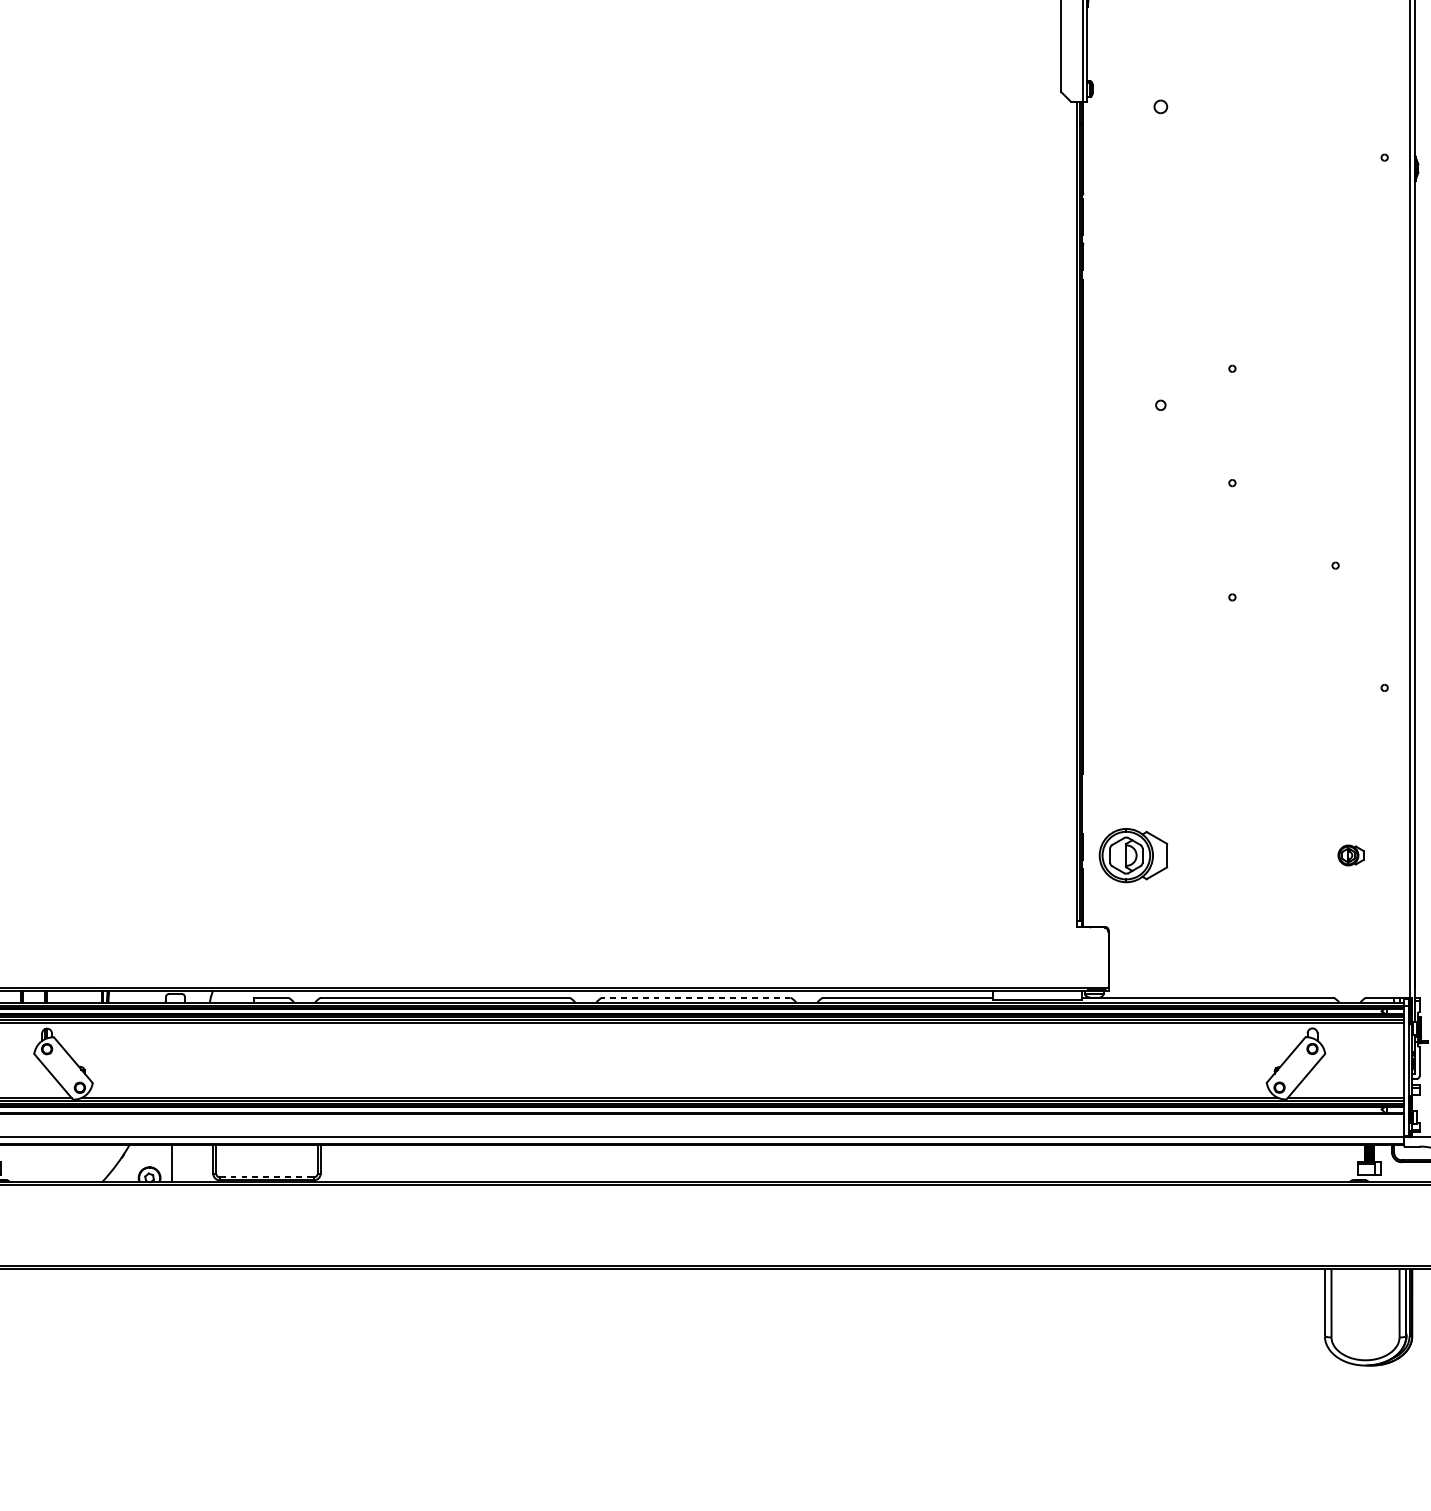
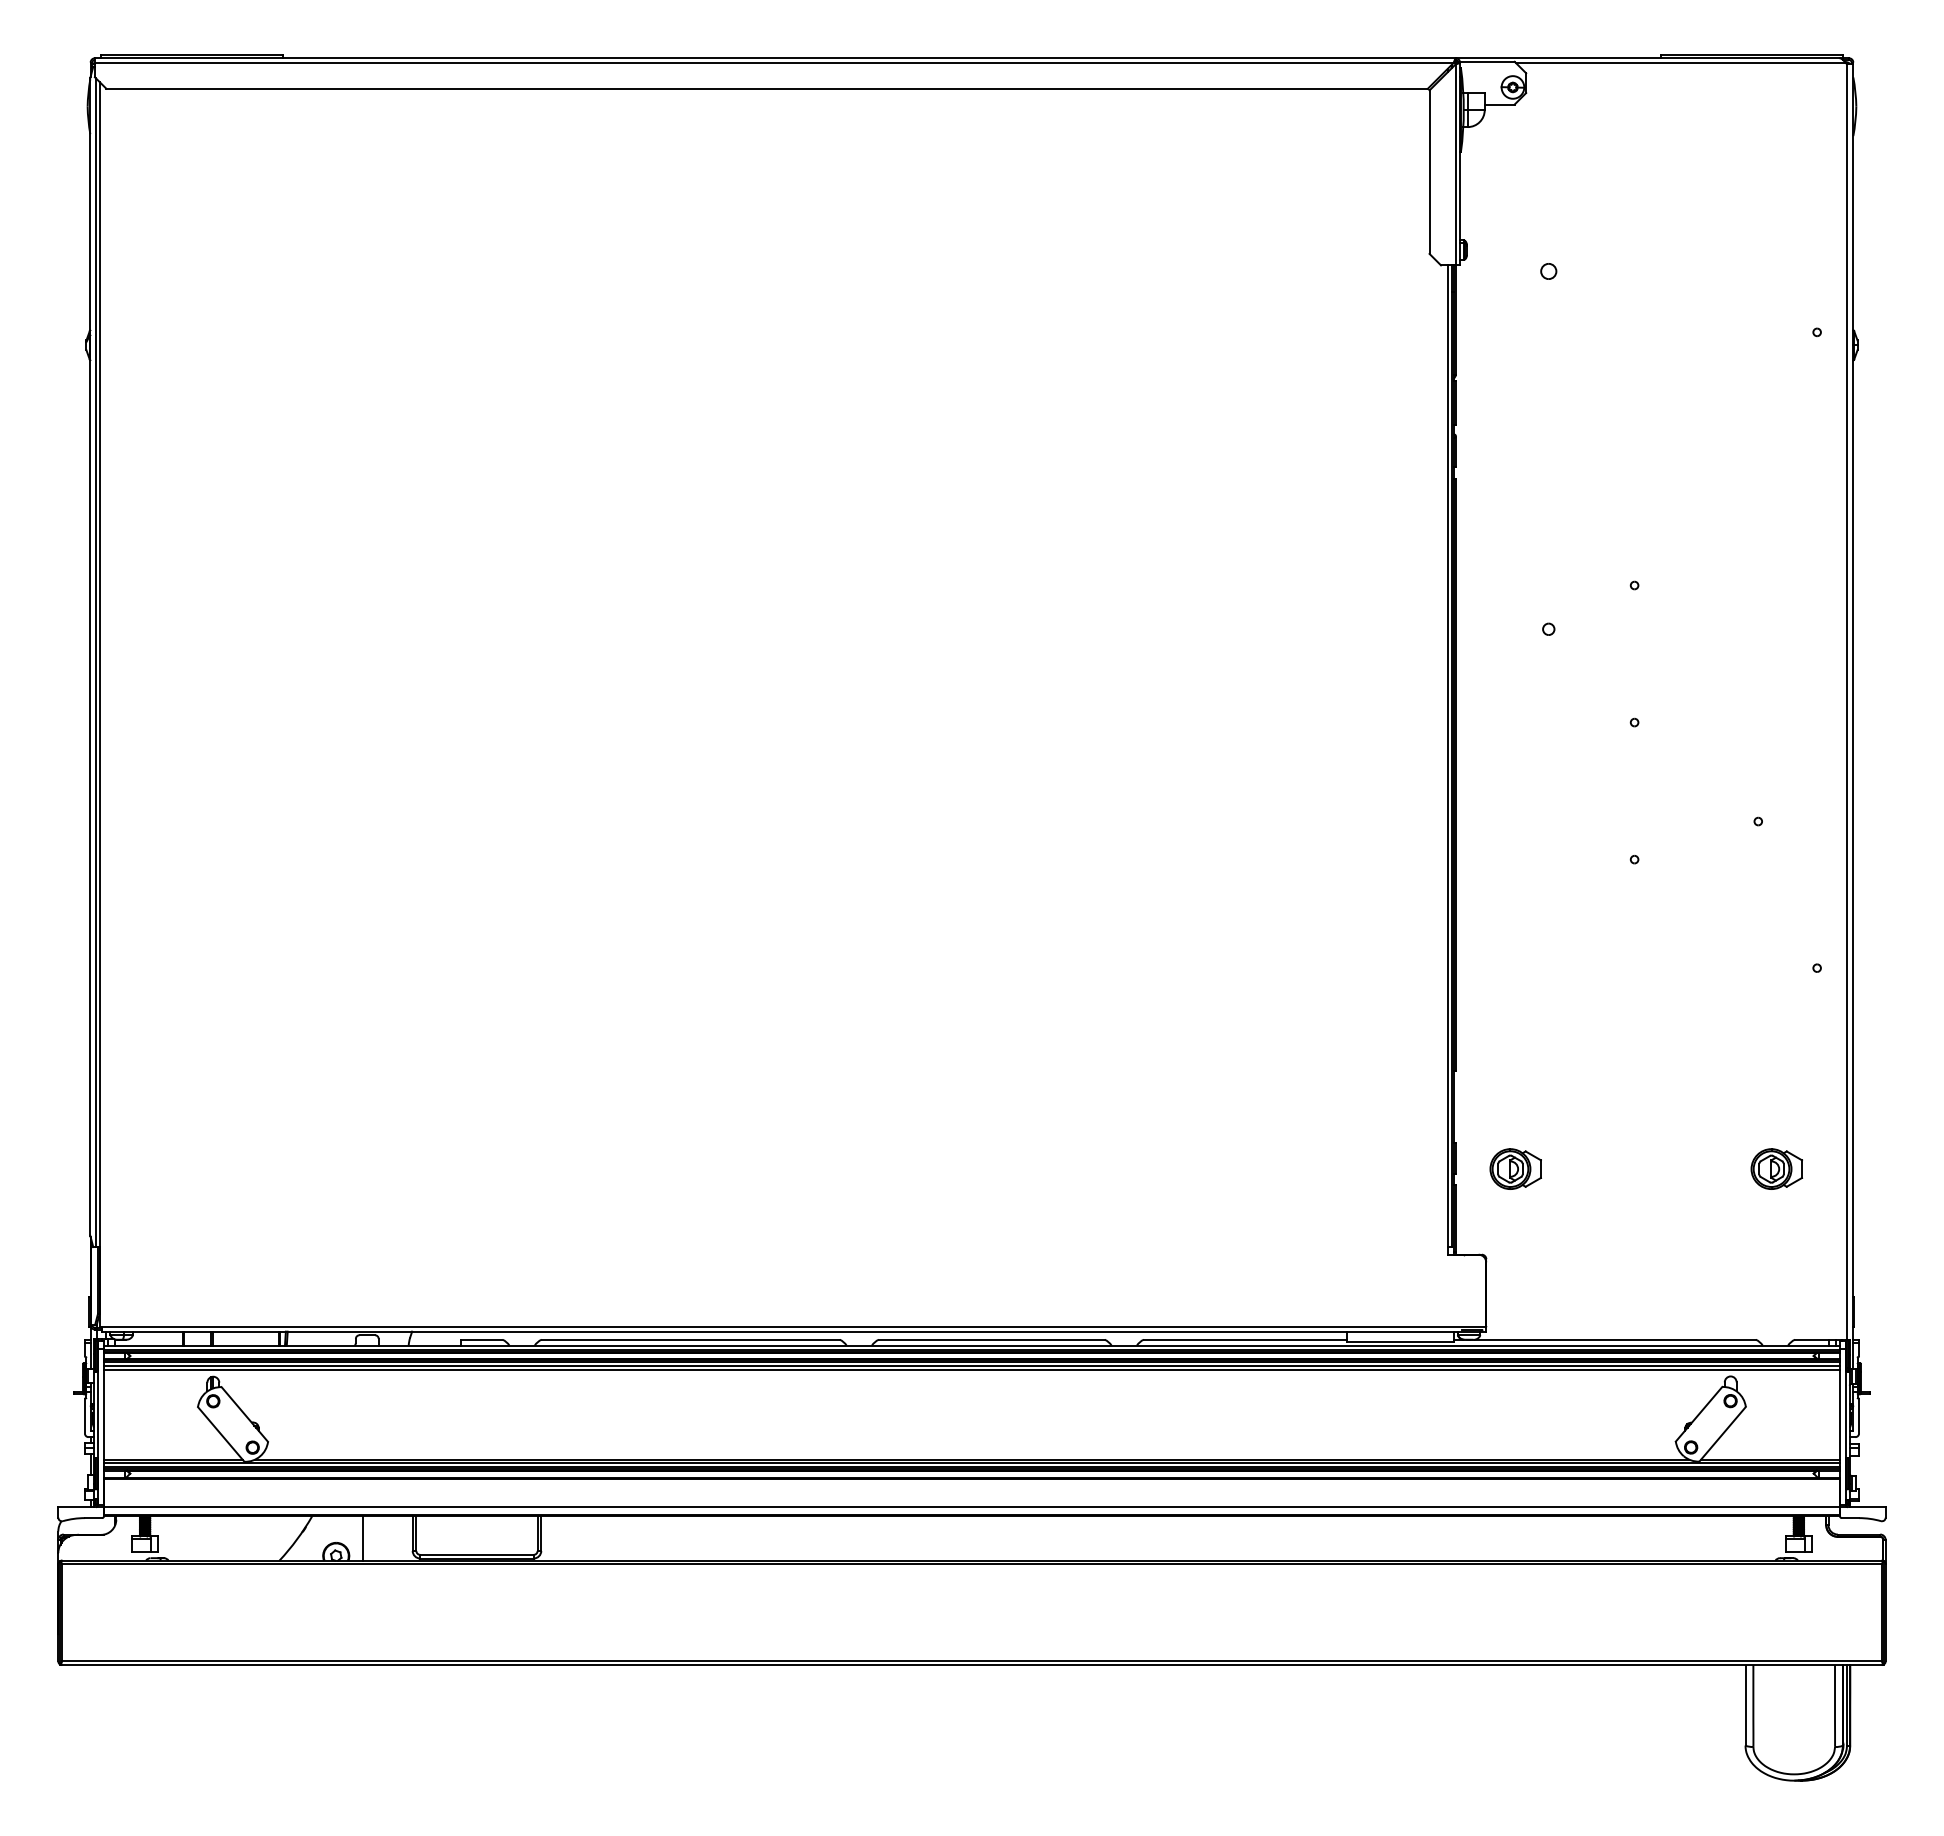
part: (1133, 855) -> (1515, 1168), size x0.62
part: (1350, 855) -> (1776, 1168), size x1.67
line: (696, 997) -> (991, 1339), dashed -> solid
line: (266, 1176) -> (476, 1554), dashed -> solid

